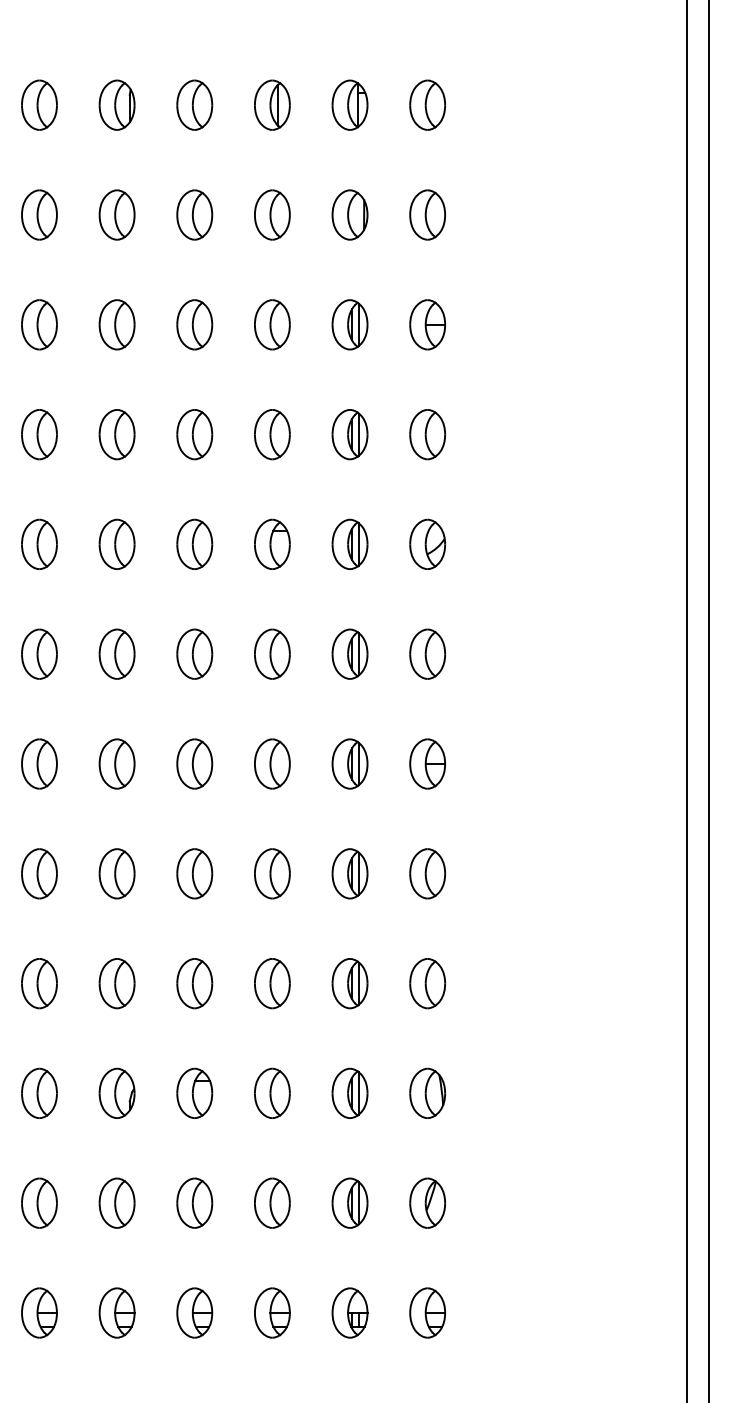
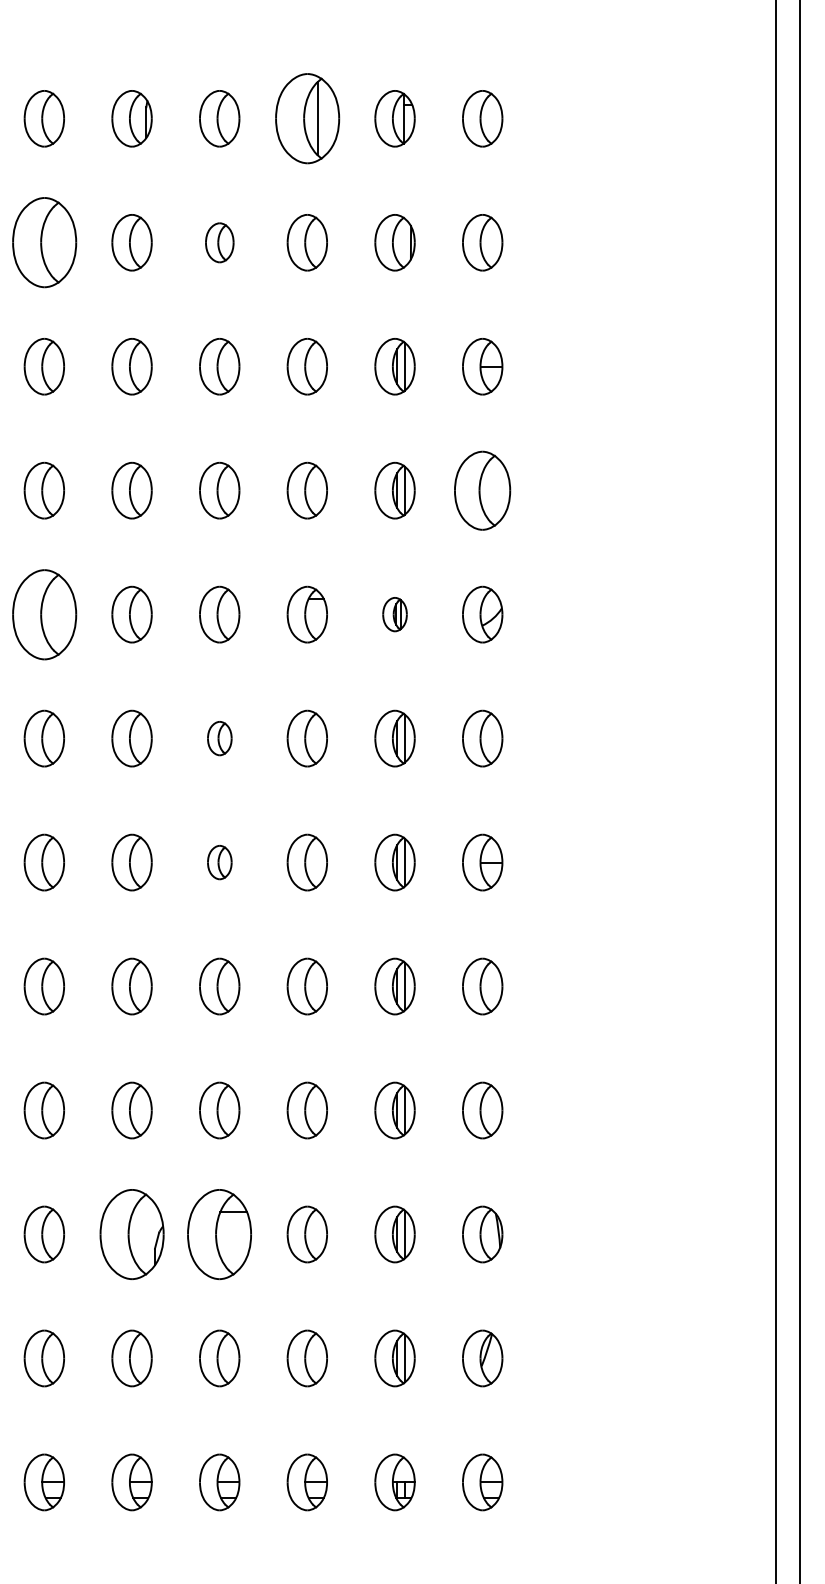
part: (271, 104) -> (306, 118), size x1.6
part: (38, 214) -> (43, 242), size x1.6
part: (194, 214) -> (219, 242), size x0.7
part: (427, 434) -> (482, 490), size x1.4
part: (38, 544) -> (43, 614), size x1.6
part: (349, 544) -> (394, 614), size x0.6
part: (194, 654) -> (219, 738), size x0.6
part: (194, 763) -> (219, 862), size x0.6
part: (116, 1093) -> (131, 1234), size x1.6
part: (194, 1093) -> (219, 1234), size x1.6

